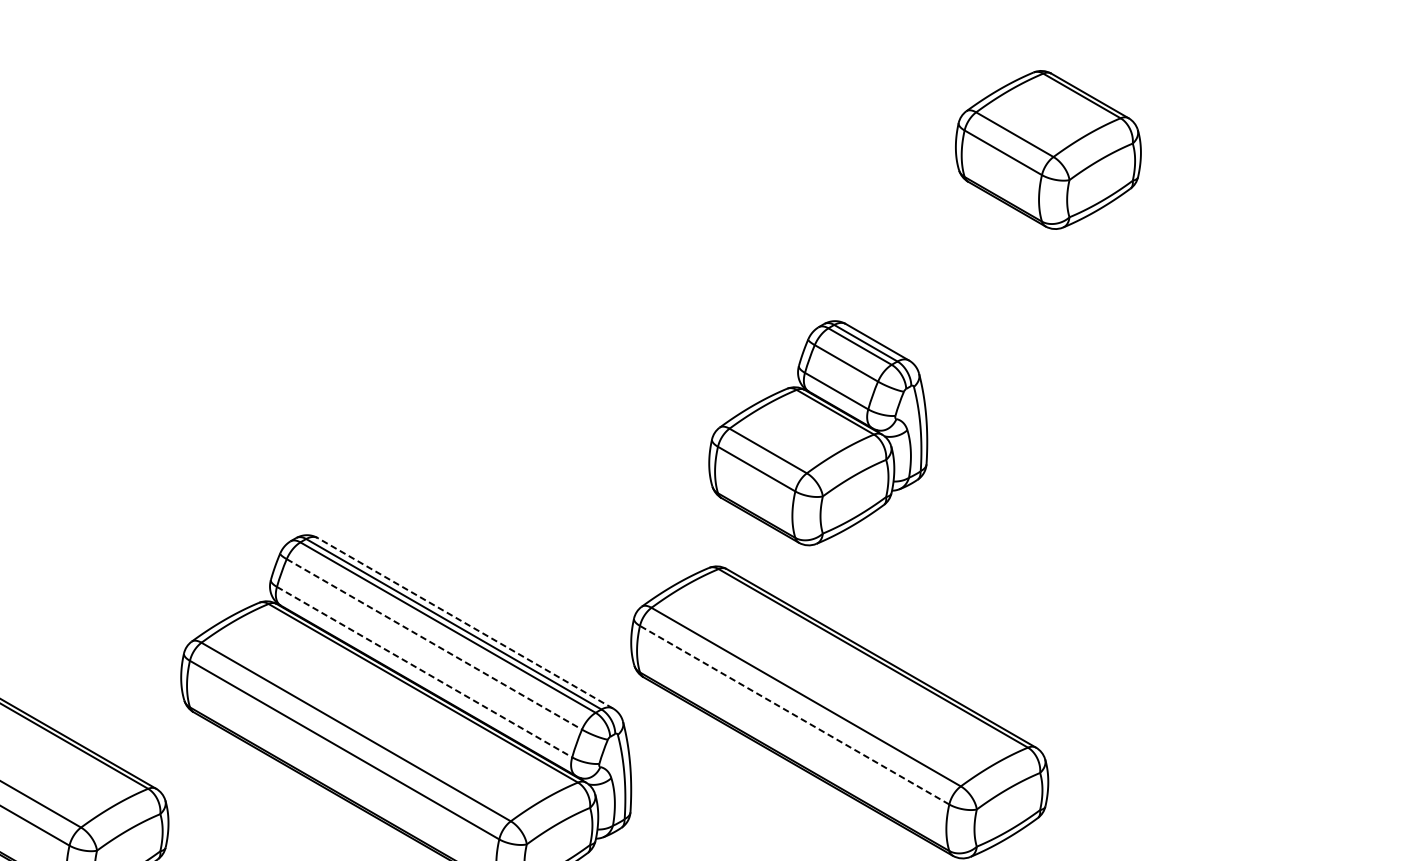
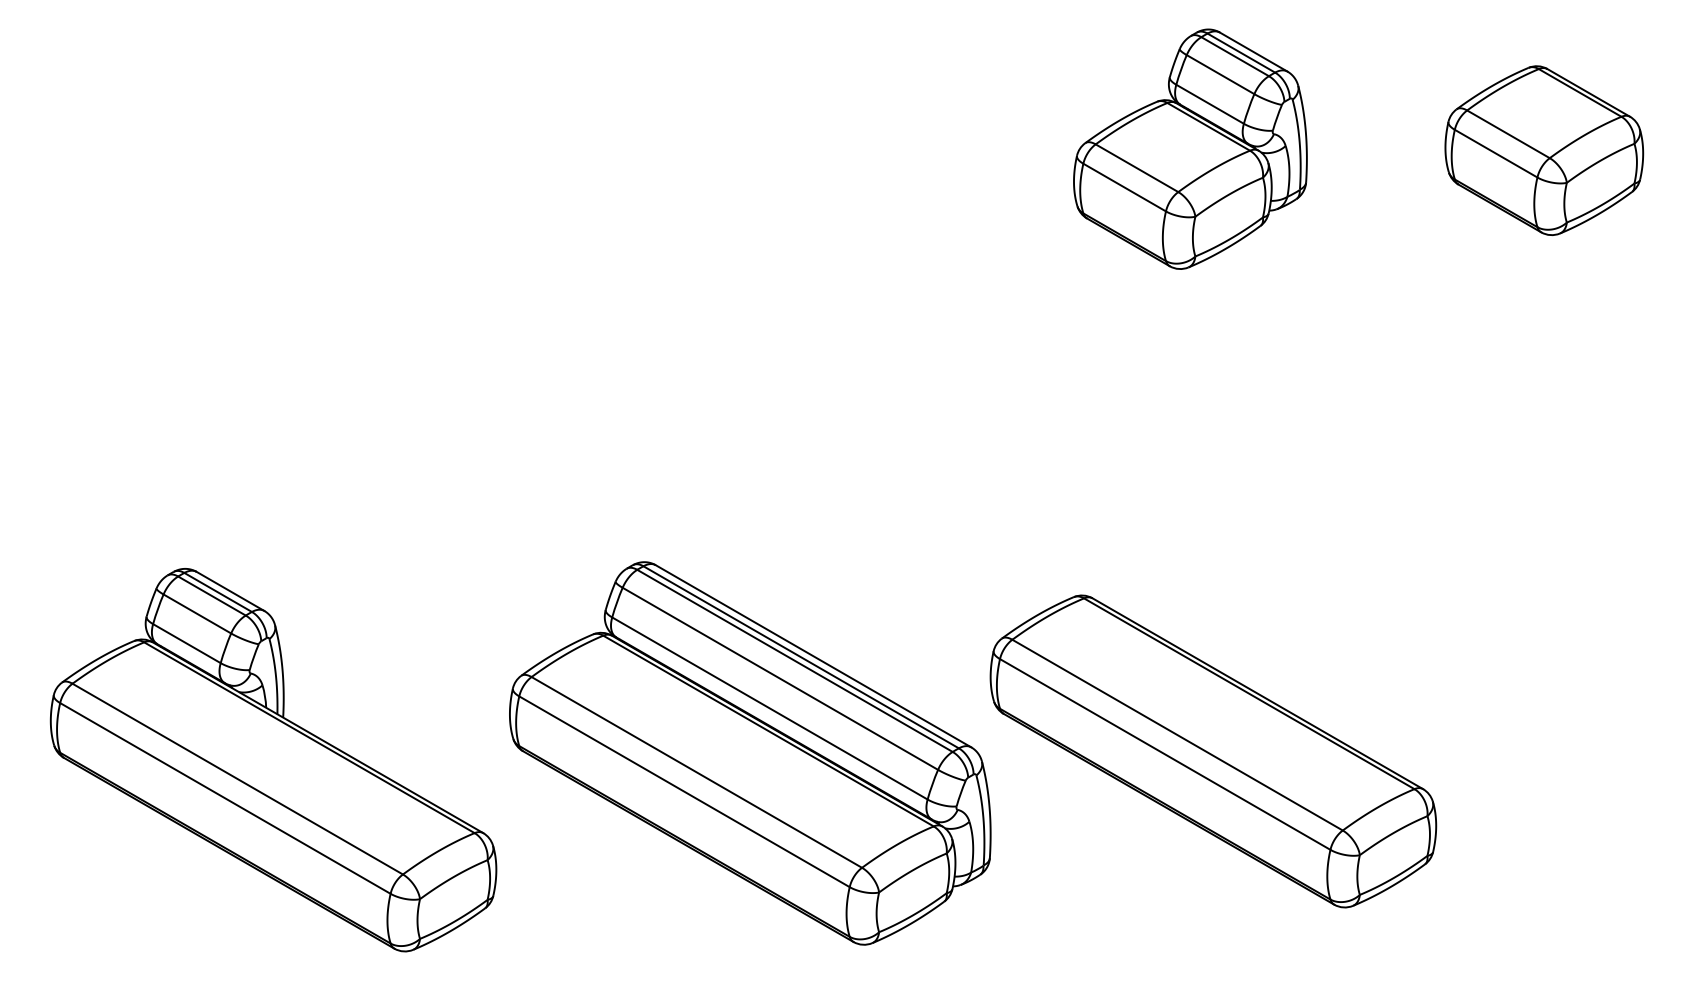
part: (1048, 149) -> (1544, 150), moved
part: (818, 432) -> (1190, 148), moved
line: (465, 623) -> (813, 656), dashed -> solid
line: (434, 645) -> (780, 679), dashed -> solid
line: (425, 672) -> (770, 708), dashed -> solid
line: (794, 715) -> (1165, 754), dashed -> solid

